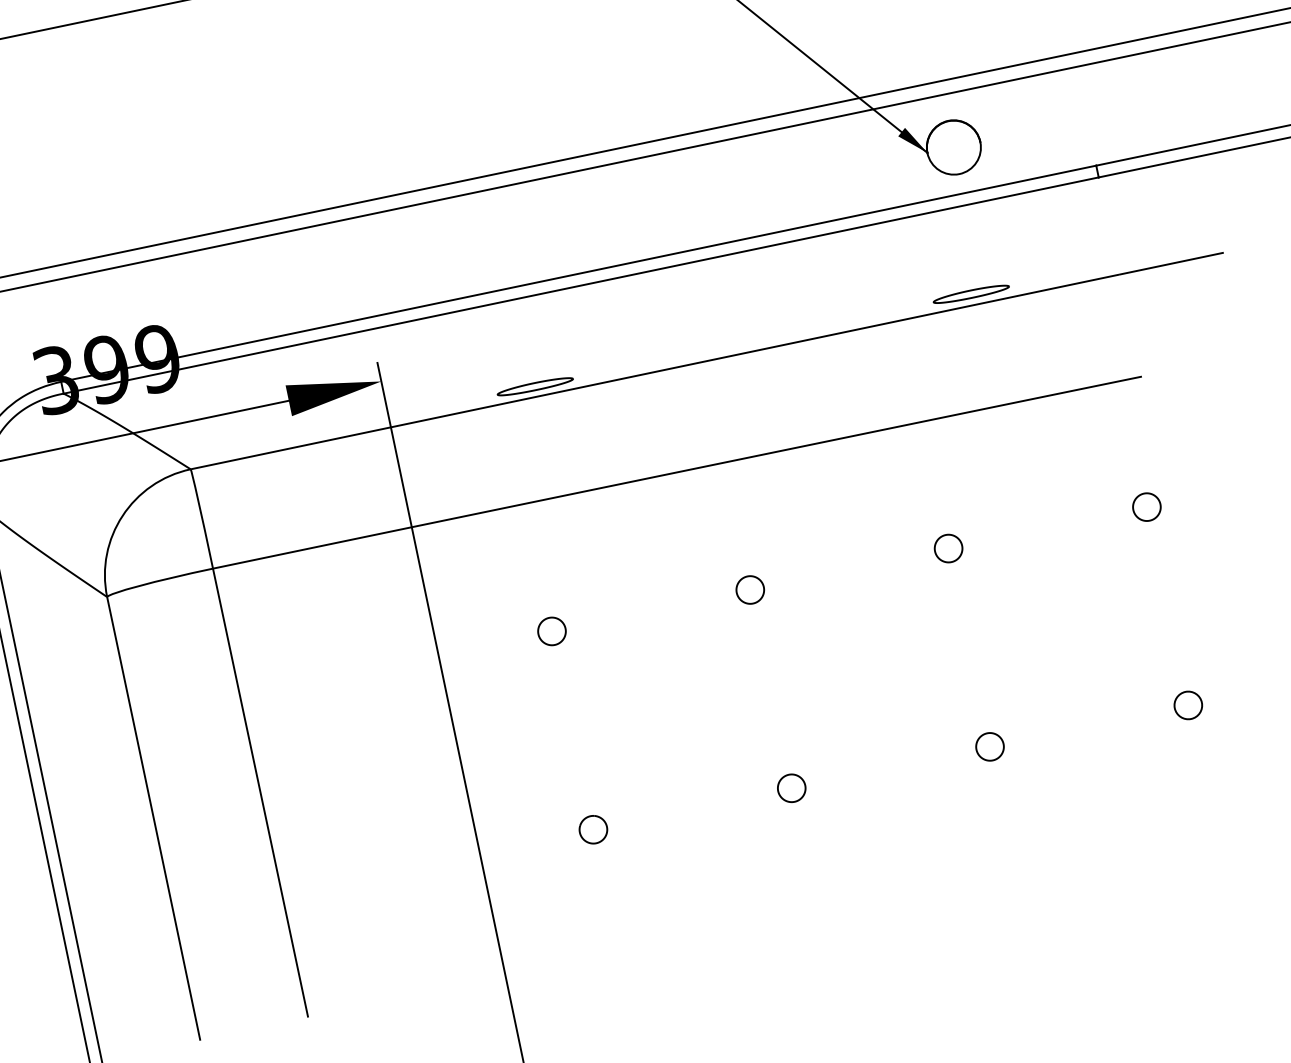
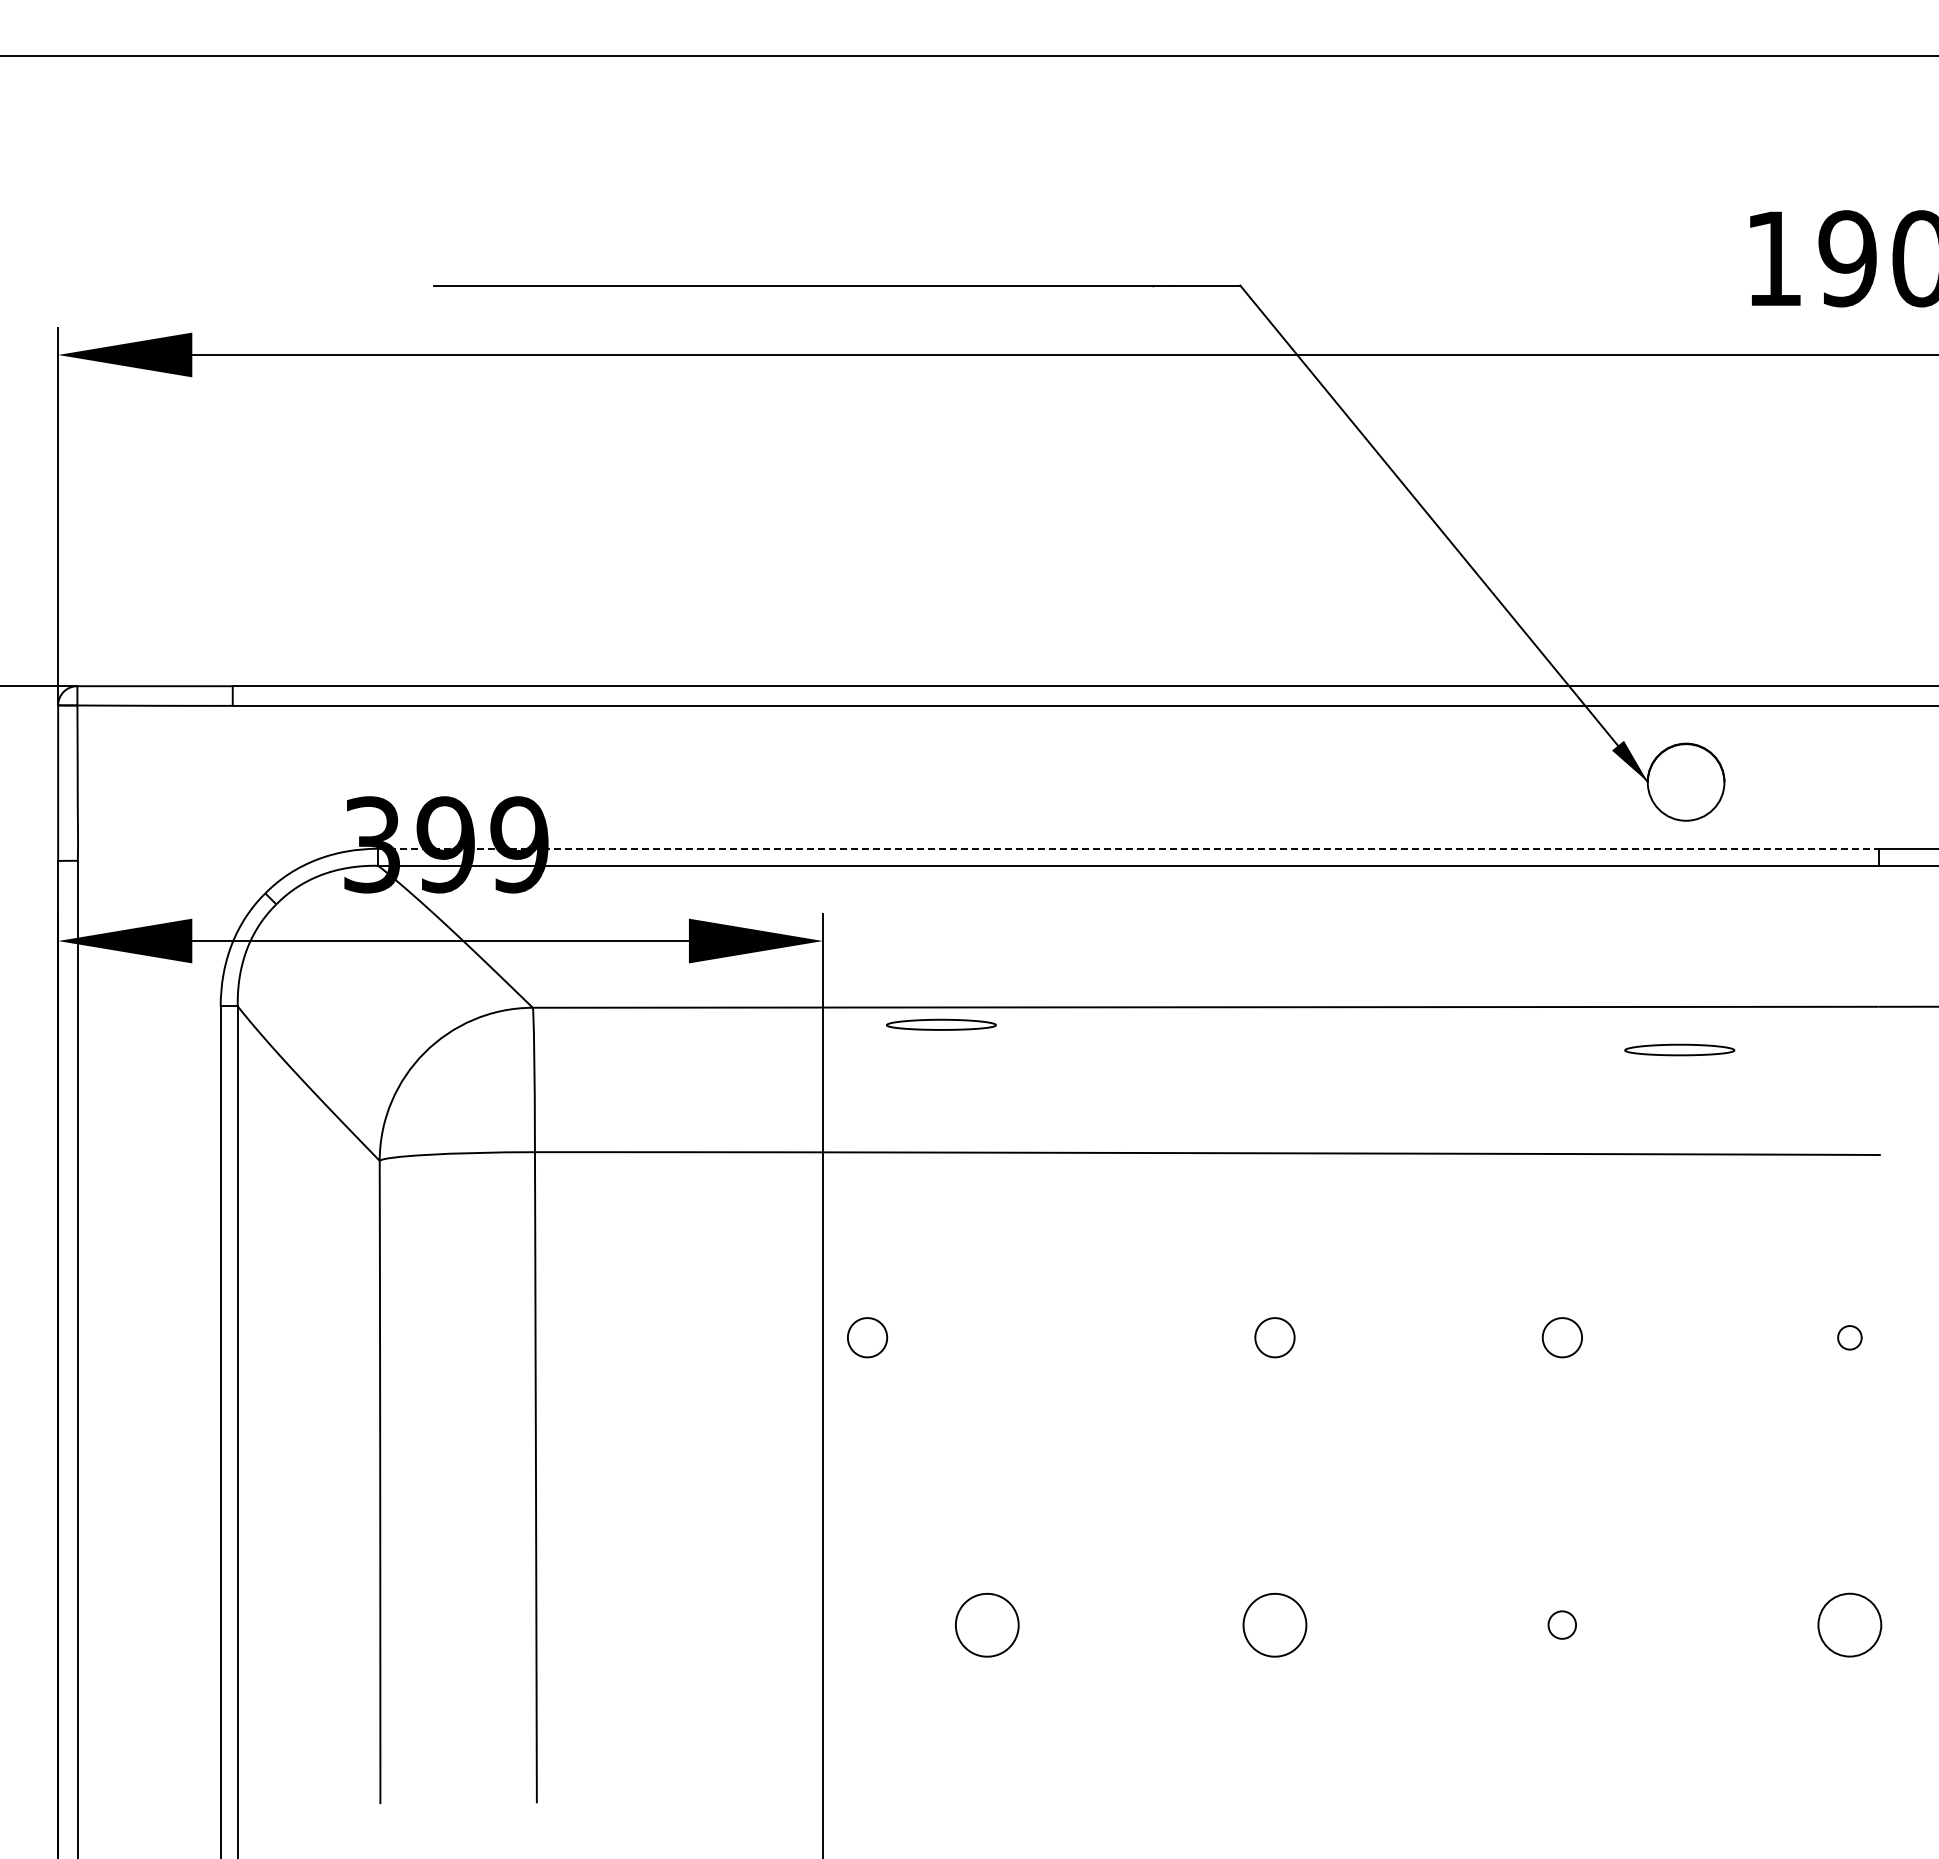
line: (578, 273) -> (1128, 848), solid -> dashed
part: (971, 293) -> (1679, 1049), moved
part: (535, 386) -> (941, 1024), moved
part: (1146, 507) -> (1849, 1337), size x0.6
part: (551, 631) -> (867, 1337), moved
circle: (1188, 705) -> (1849, 1624), size x1.6
part: (989, 746) -> (1561, 1624), size x0.7
part: (791, 787) -> (1274, 1624), size x1.6
part: (593, 829) -> (987, 1624), size x1.6

